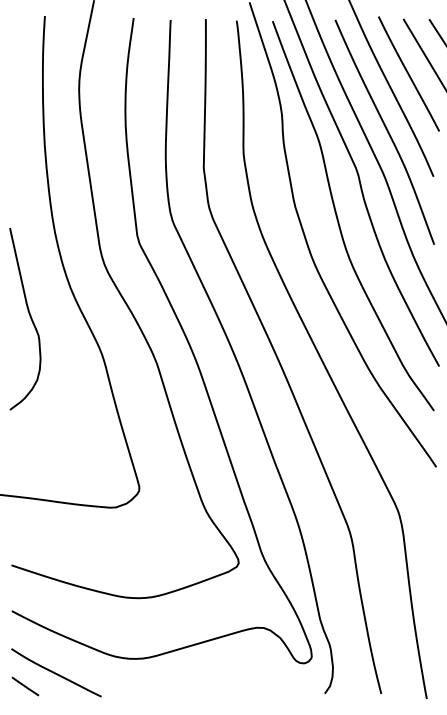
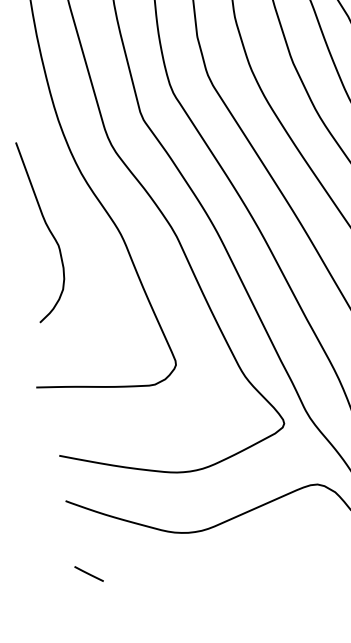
curve: (29, 316) -> (46, 227), moved
curve: (55, 672) -> (117, 556), removed

